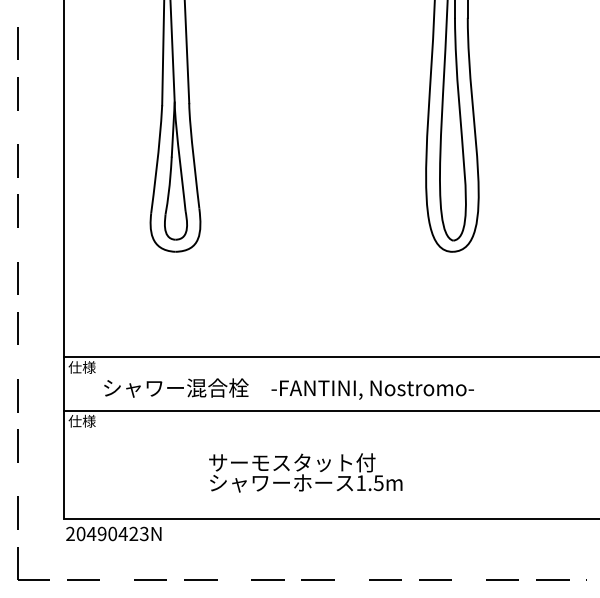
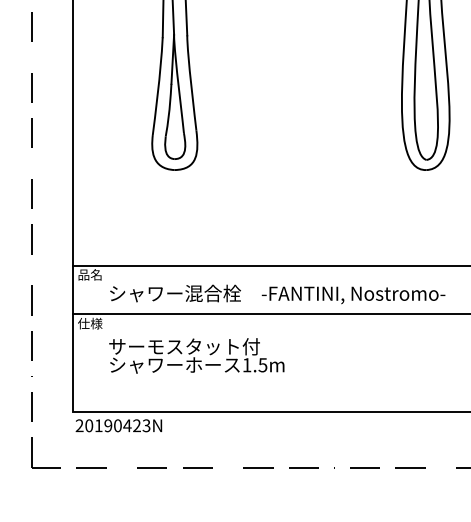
text: (81, 367) -> (89, 274), 仕様 -> 品名
text: (305, 472) -> (196, 355), moved
text: (91, 533) -> (98, 425), 20490423N -> 20190423N

